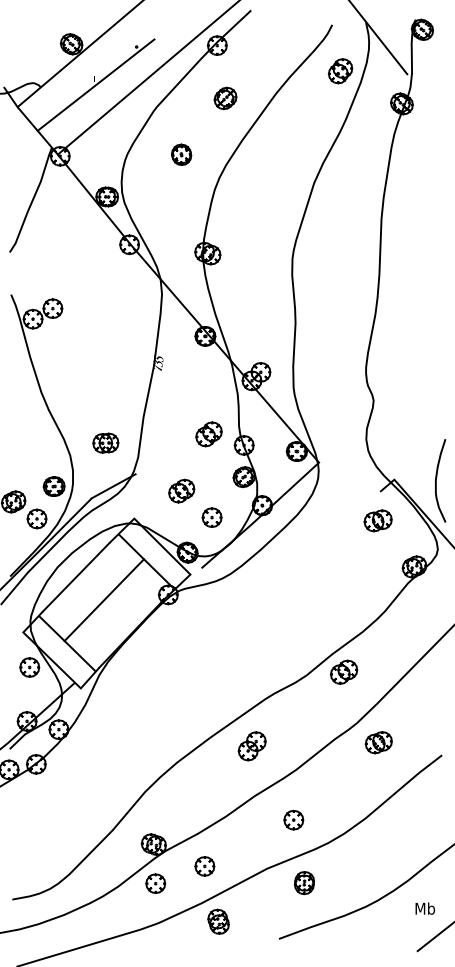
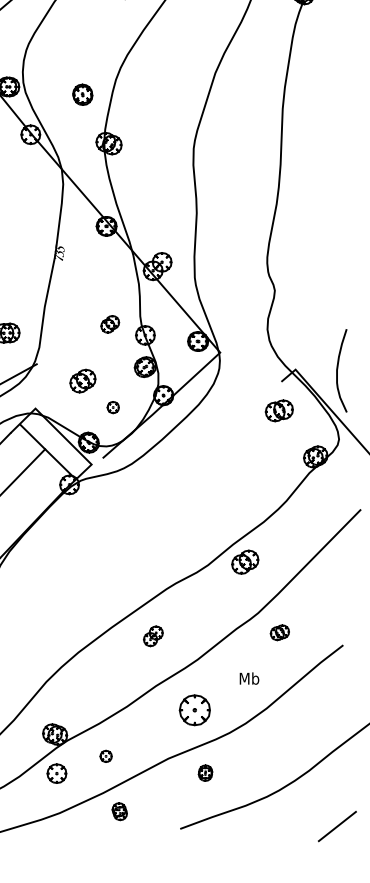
part: (181, 154) -> (82, 94), moved
part: (208, 434) -> (109, 324), size x0.7
part: (211, 517) -> (112, 407), size x0.6
part: (378, 742) -> (279, 632), size x0.7
part: (251, 746) -> (152, 636), size x0.7
part: (293, 819) -> (194, 709), size x1.6
part: (204, 866) -> (105, 756), size x0.6
part: (303, 883) -> (204, 773), size x0.7
text: (424, 908) -> (248, 678), moved
part: (218, 921) -> (119, 811), size x0.7

